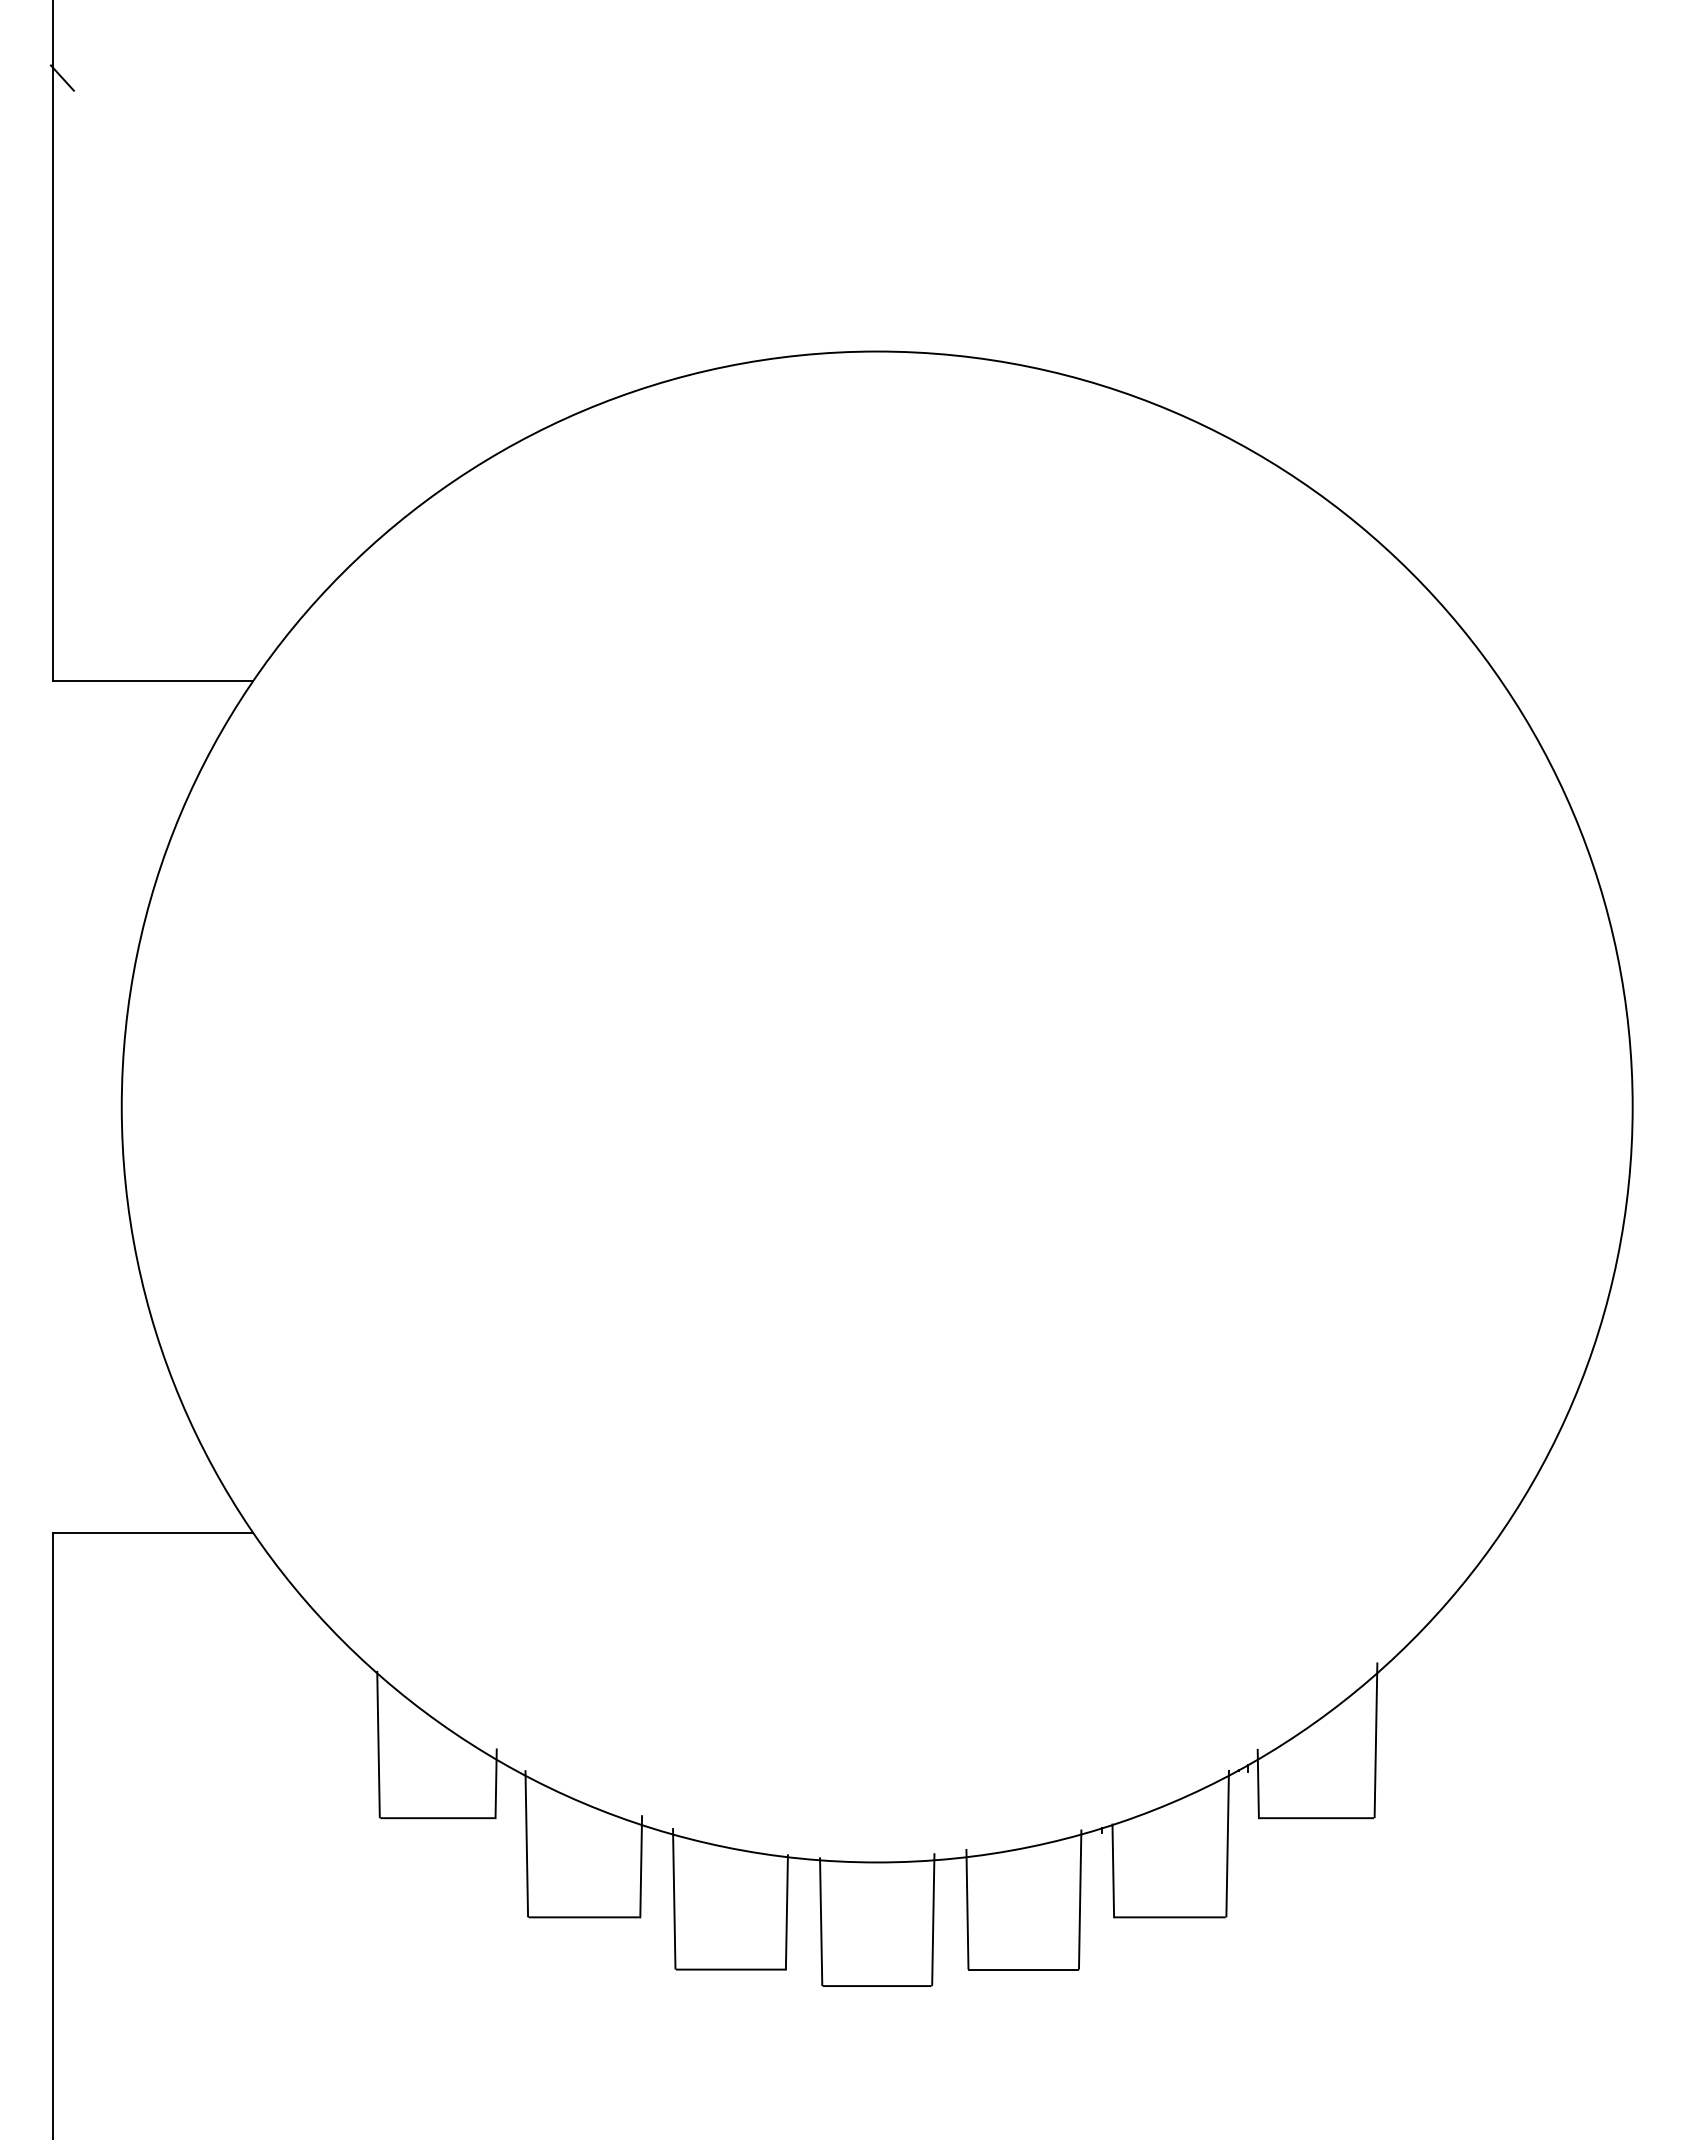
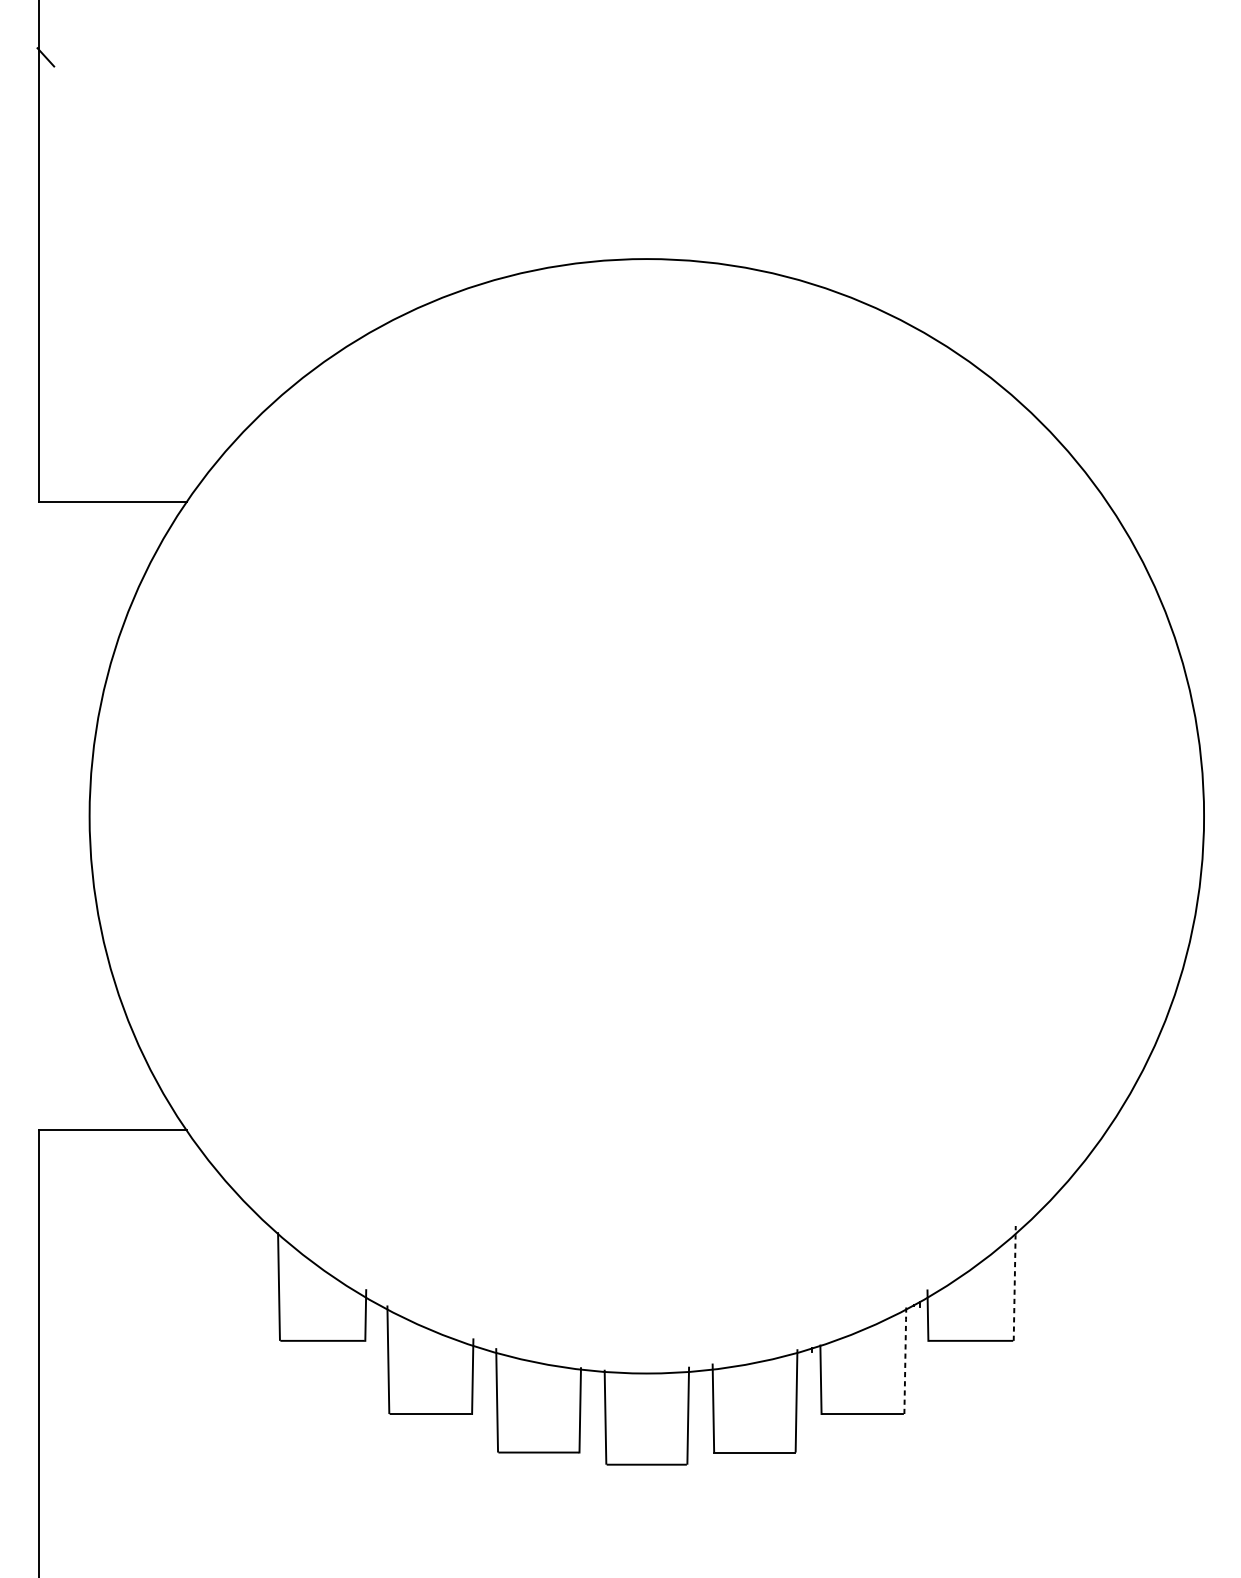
line: (1376, 1739) -> (1015, 1282), solid -> dashed
line: (1227, 1842) -> (905, 1358), solid -> dashed

